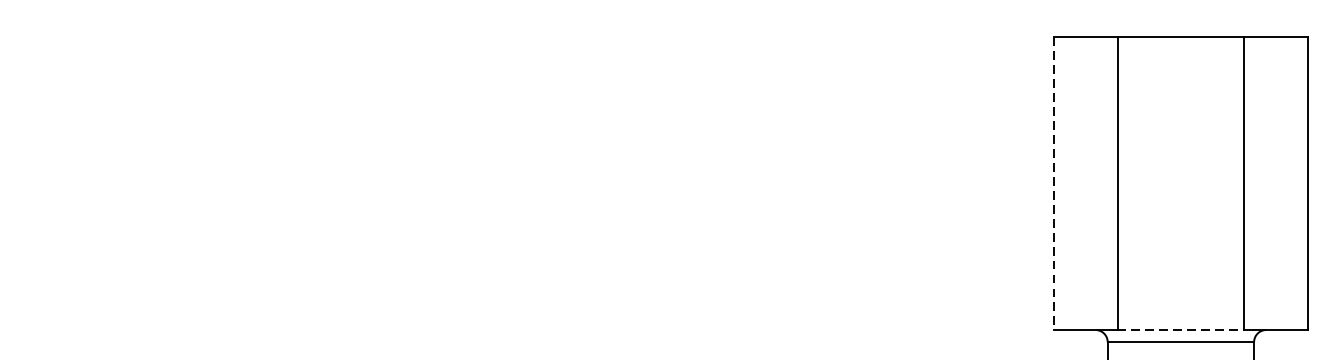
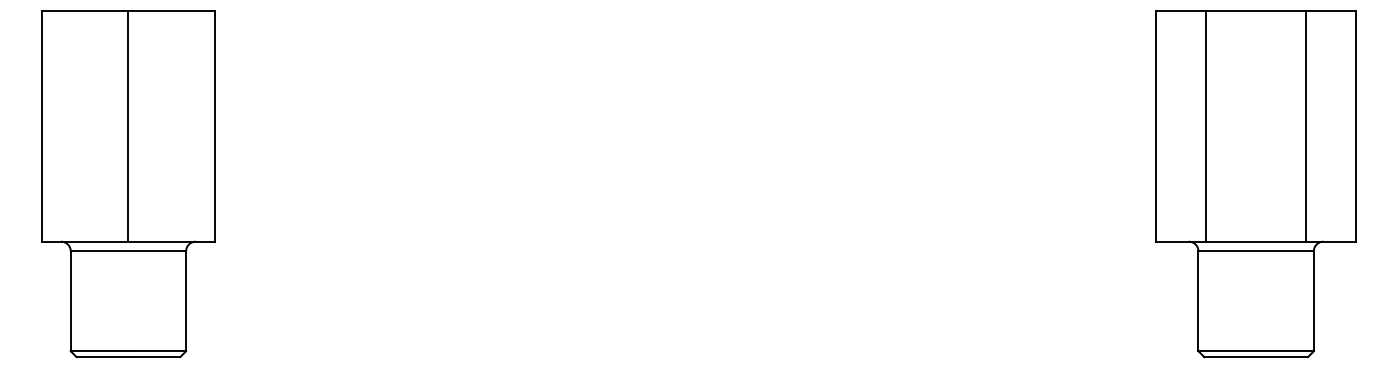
line: (1054, 183) -> (1156, 126), dashed -> solid
line: (1181, 329) -> (1256, 241), dashed -> solid

